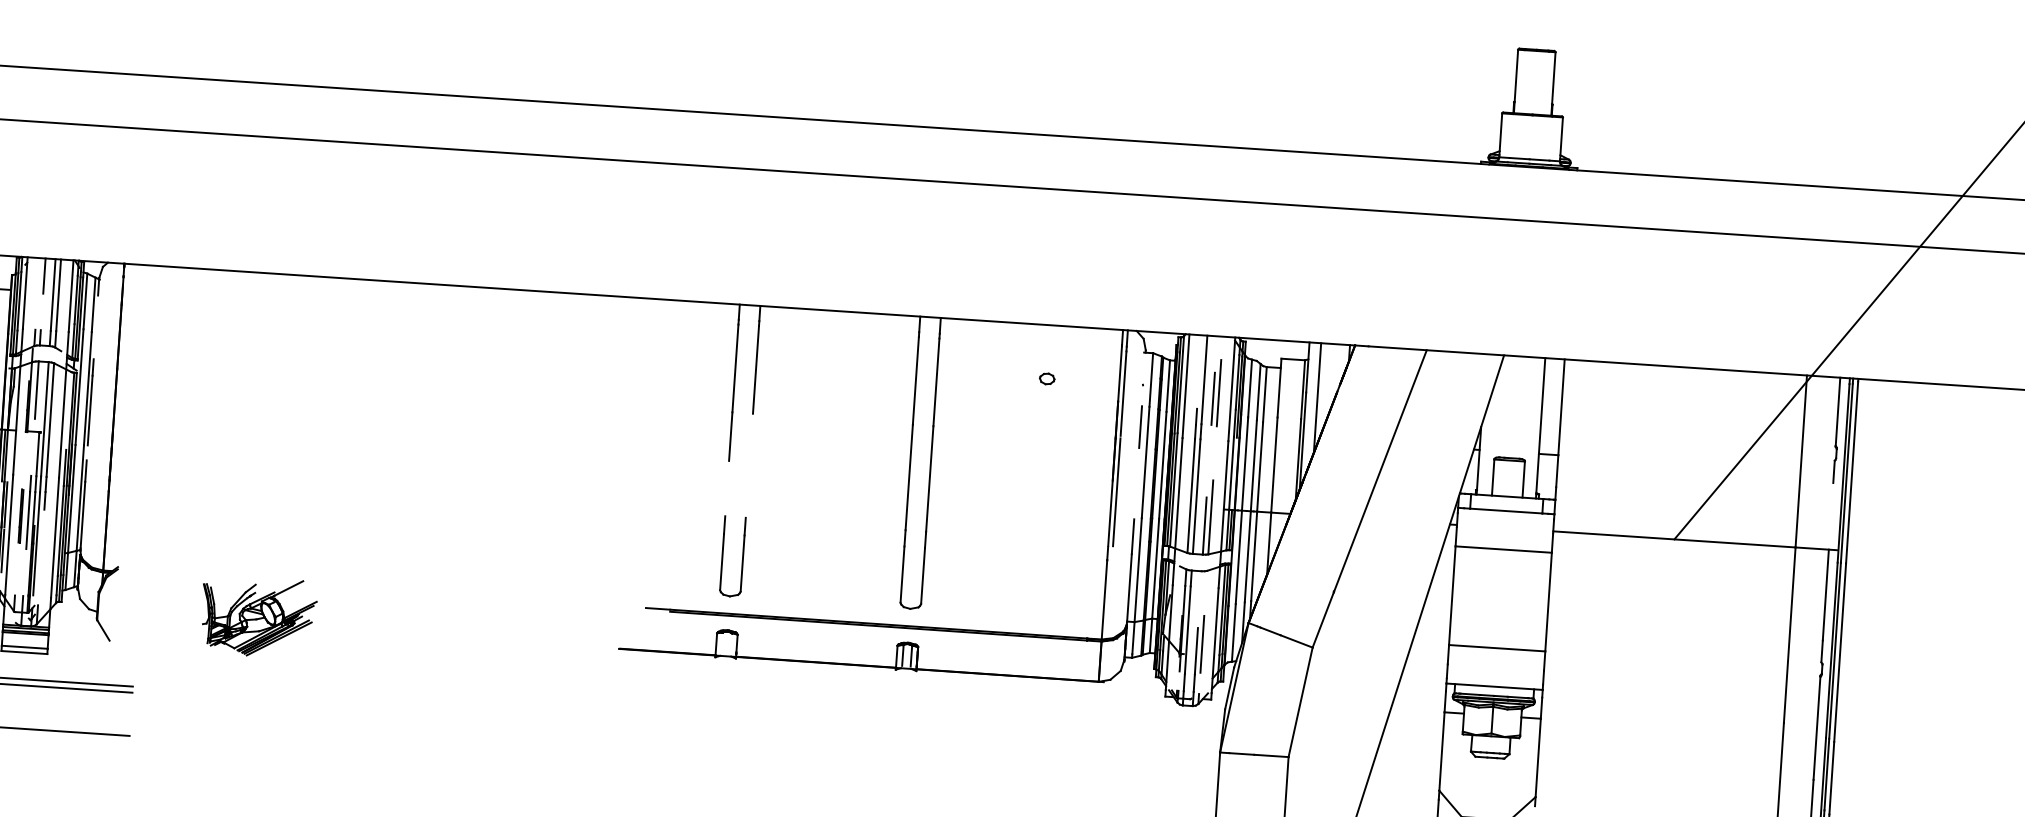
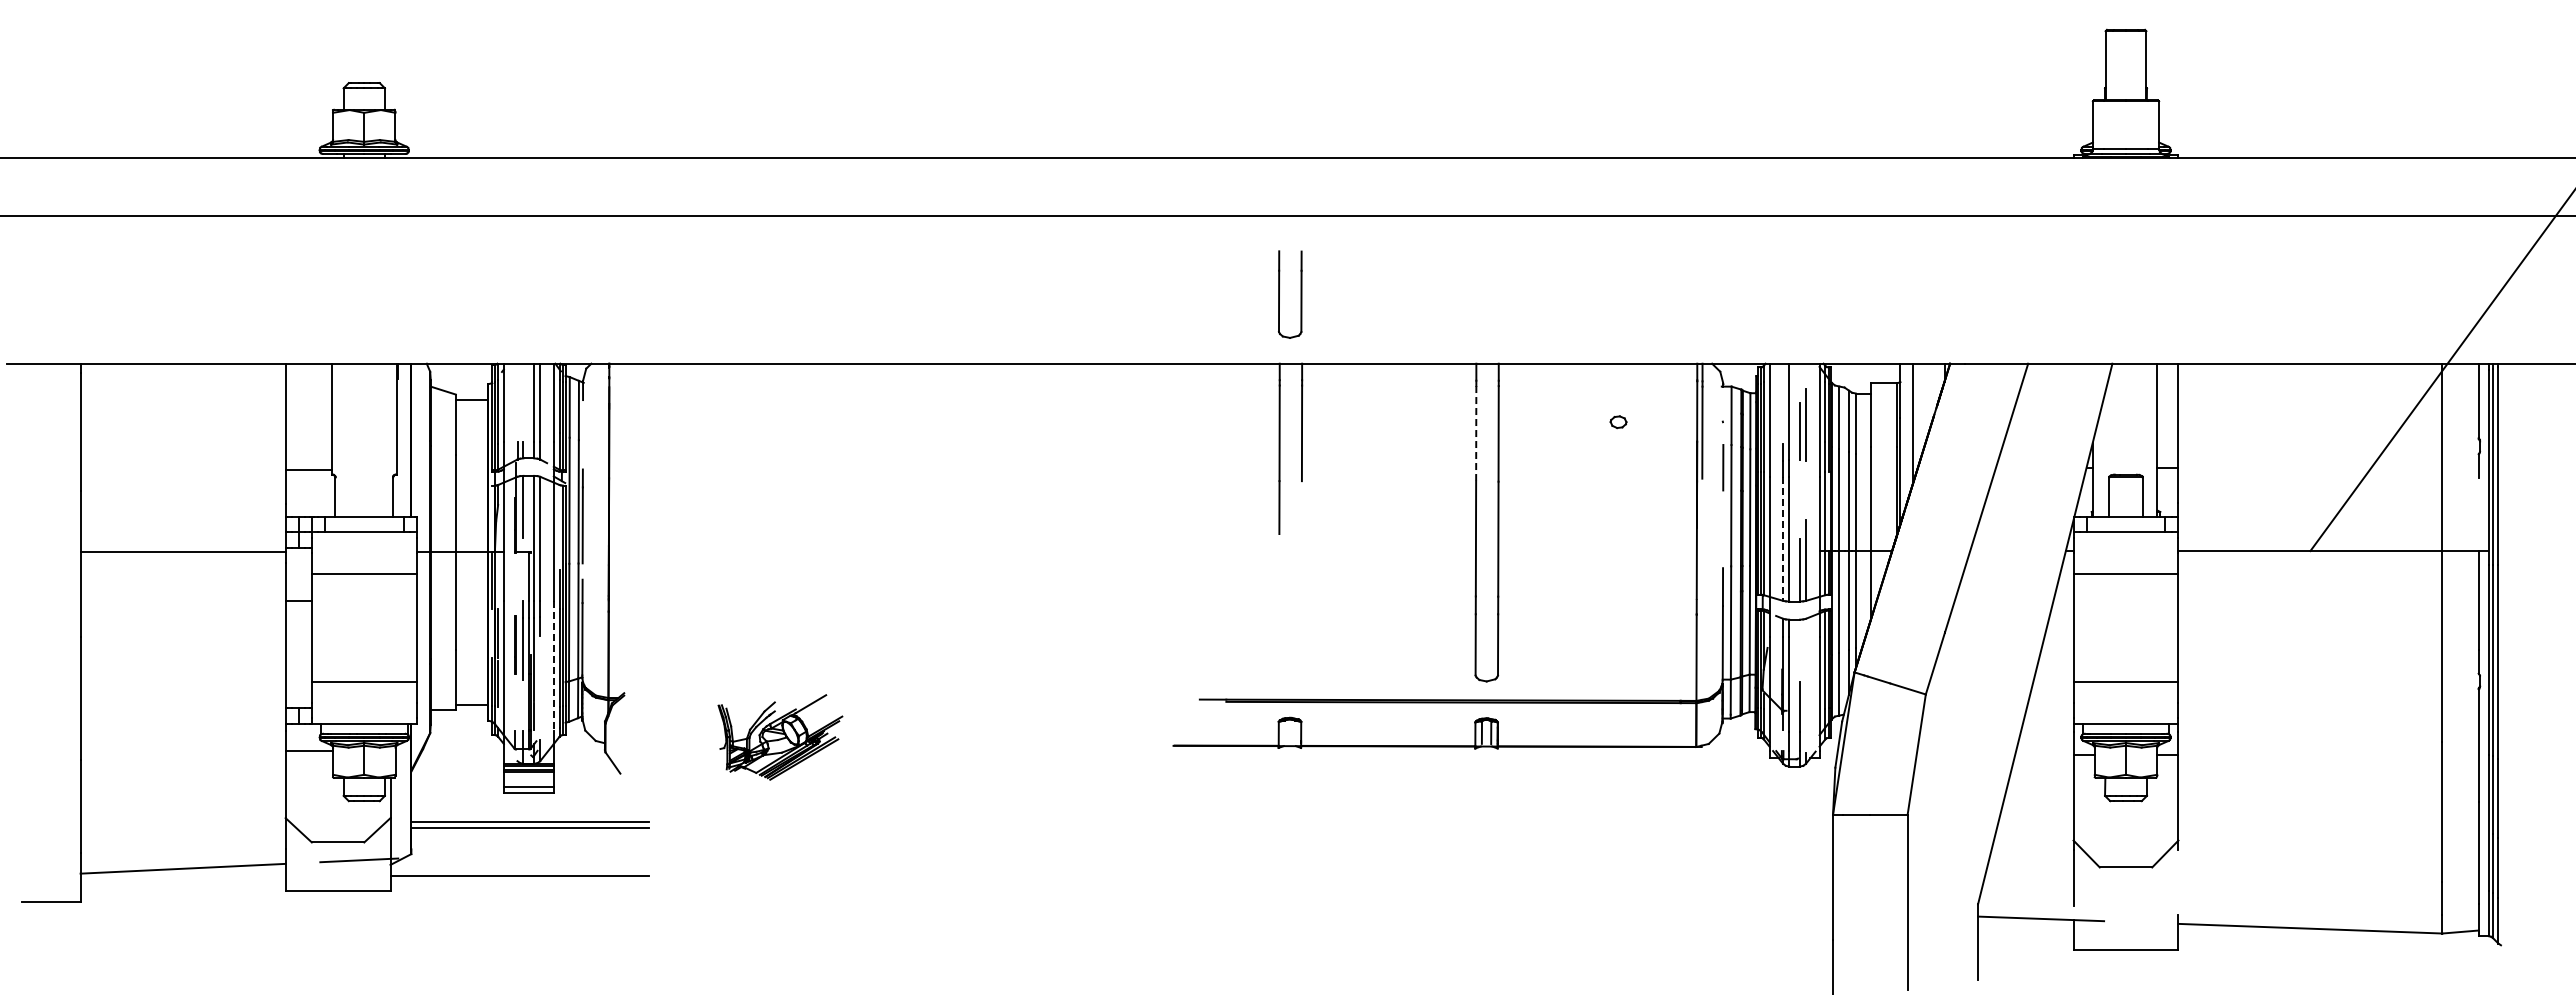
line: (44, 275) -> (523, 382), removed
line: (916, 380) -> (1476, 433), solid -> dashed
line: (1117, 491) -> (1702, 539), removed
line: (1191, 496) -> (1783, 539), solid -> dashed
line: (54, 538) -> (553, 666), solid -> dashed
part: (742, 557) -> (1300, 294), moved
line: (1201, 643) -> (1805, 698), removed

